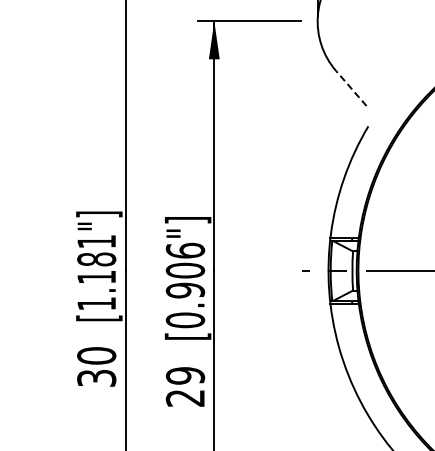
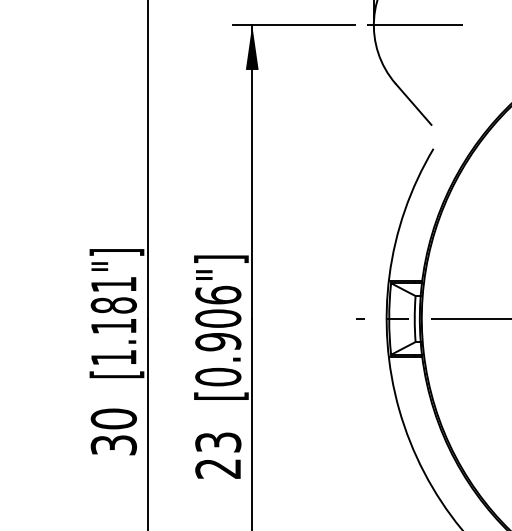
line: (352, 21) -> (414, 25), added
line: (351, 88) -> (413, 104), dashed -> solid
text: (185, 375) -> (218, 442), 29 -> 23

